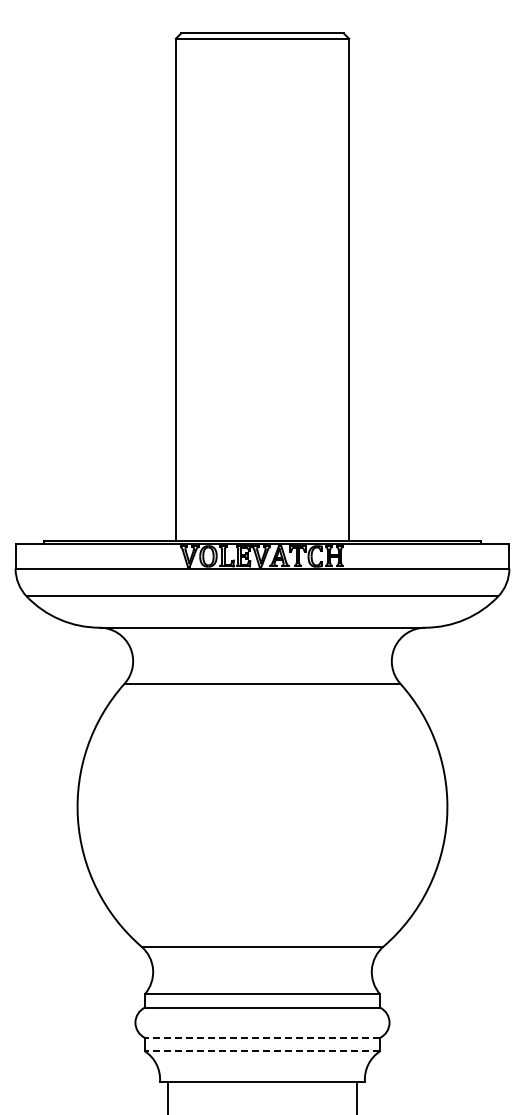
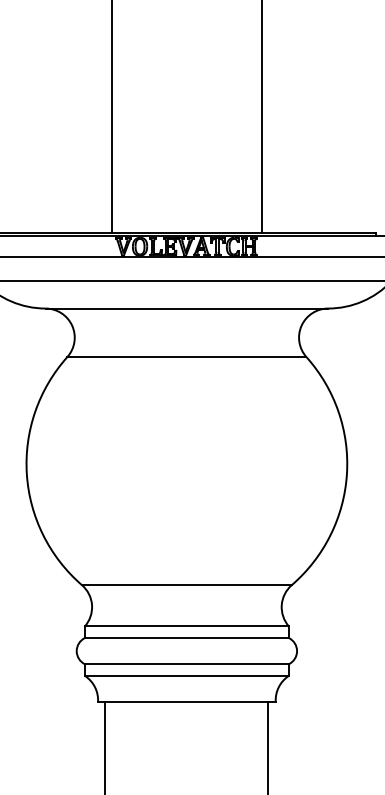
line: (262, 1037) -> (186, 663), dashed -> solid
line: (262, 1051) -> (186, 676), dashed -> solid

